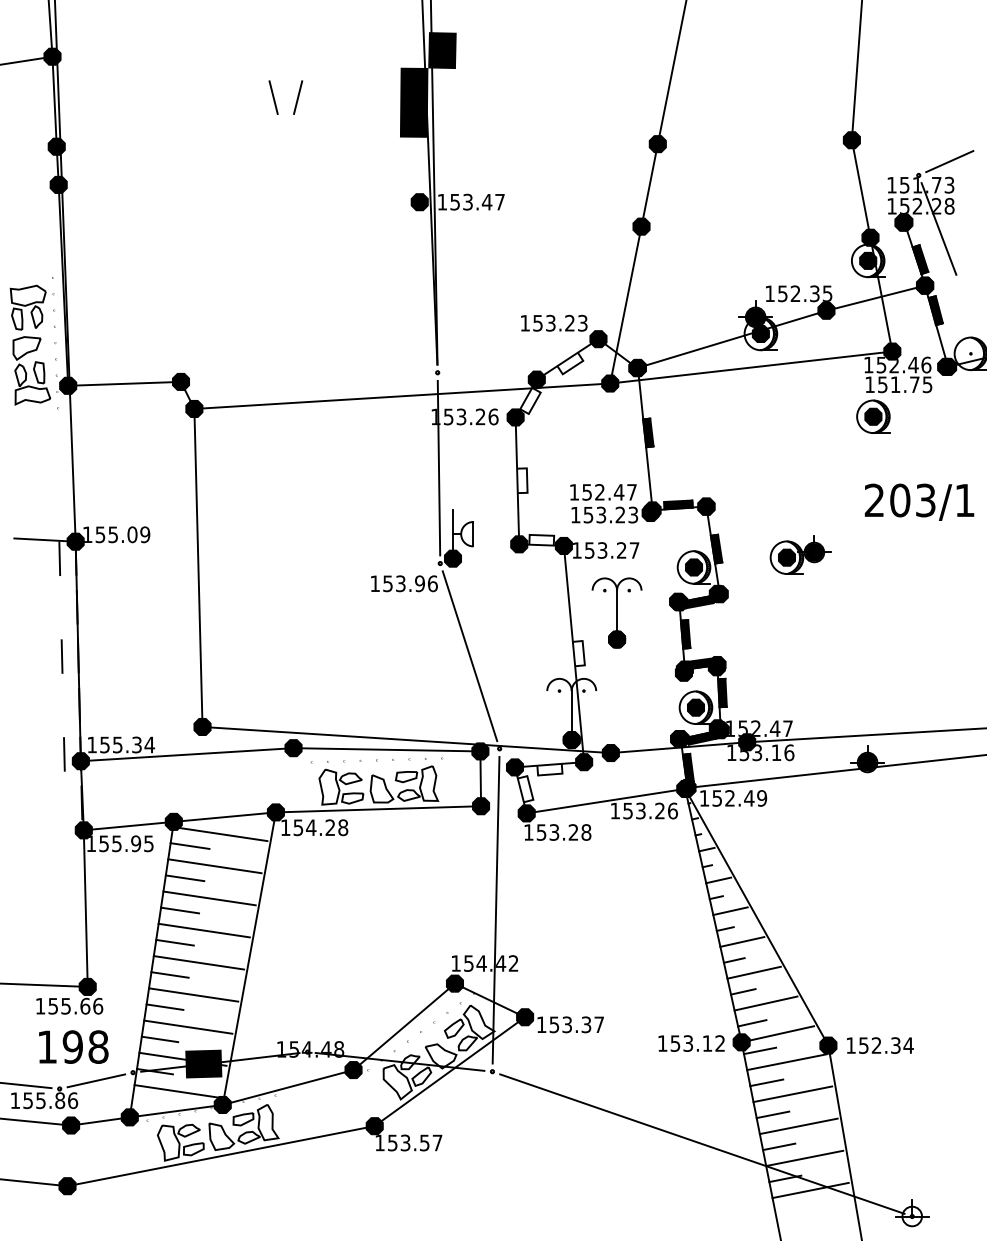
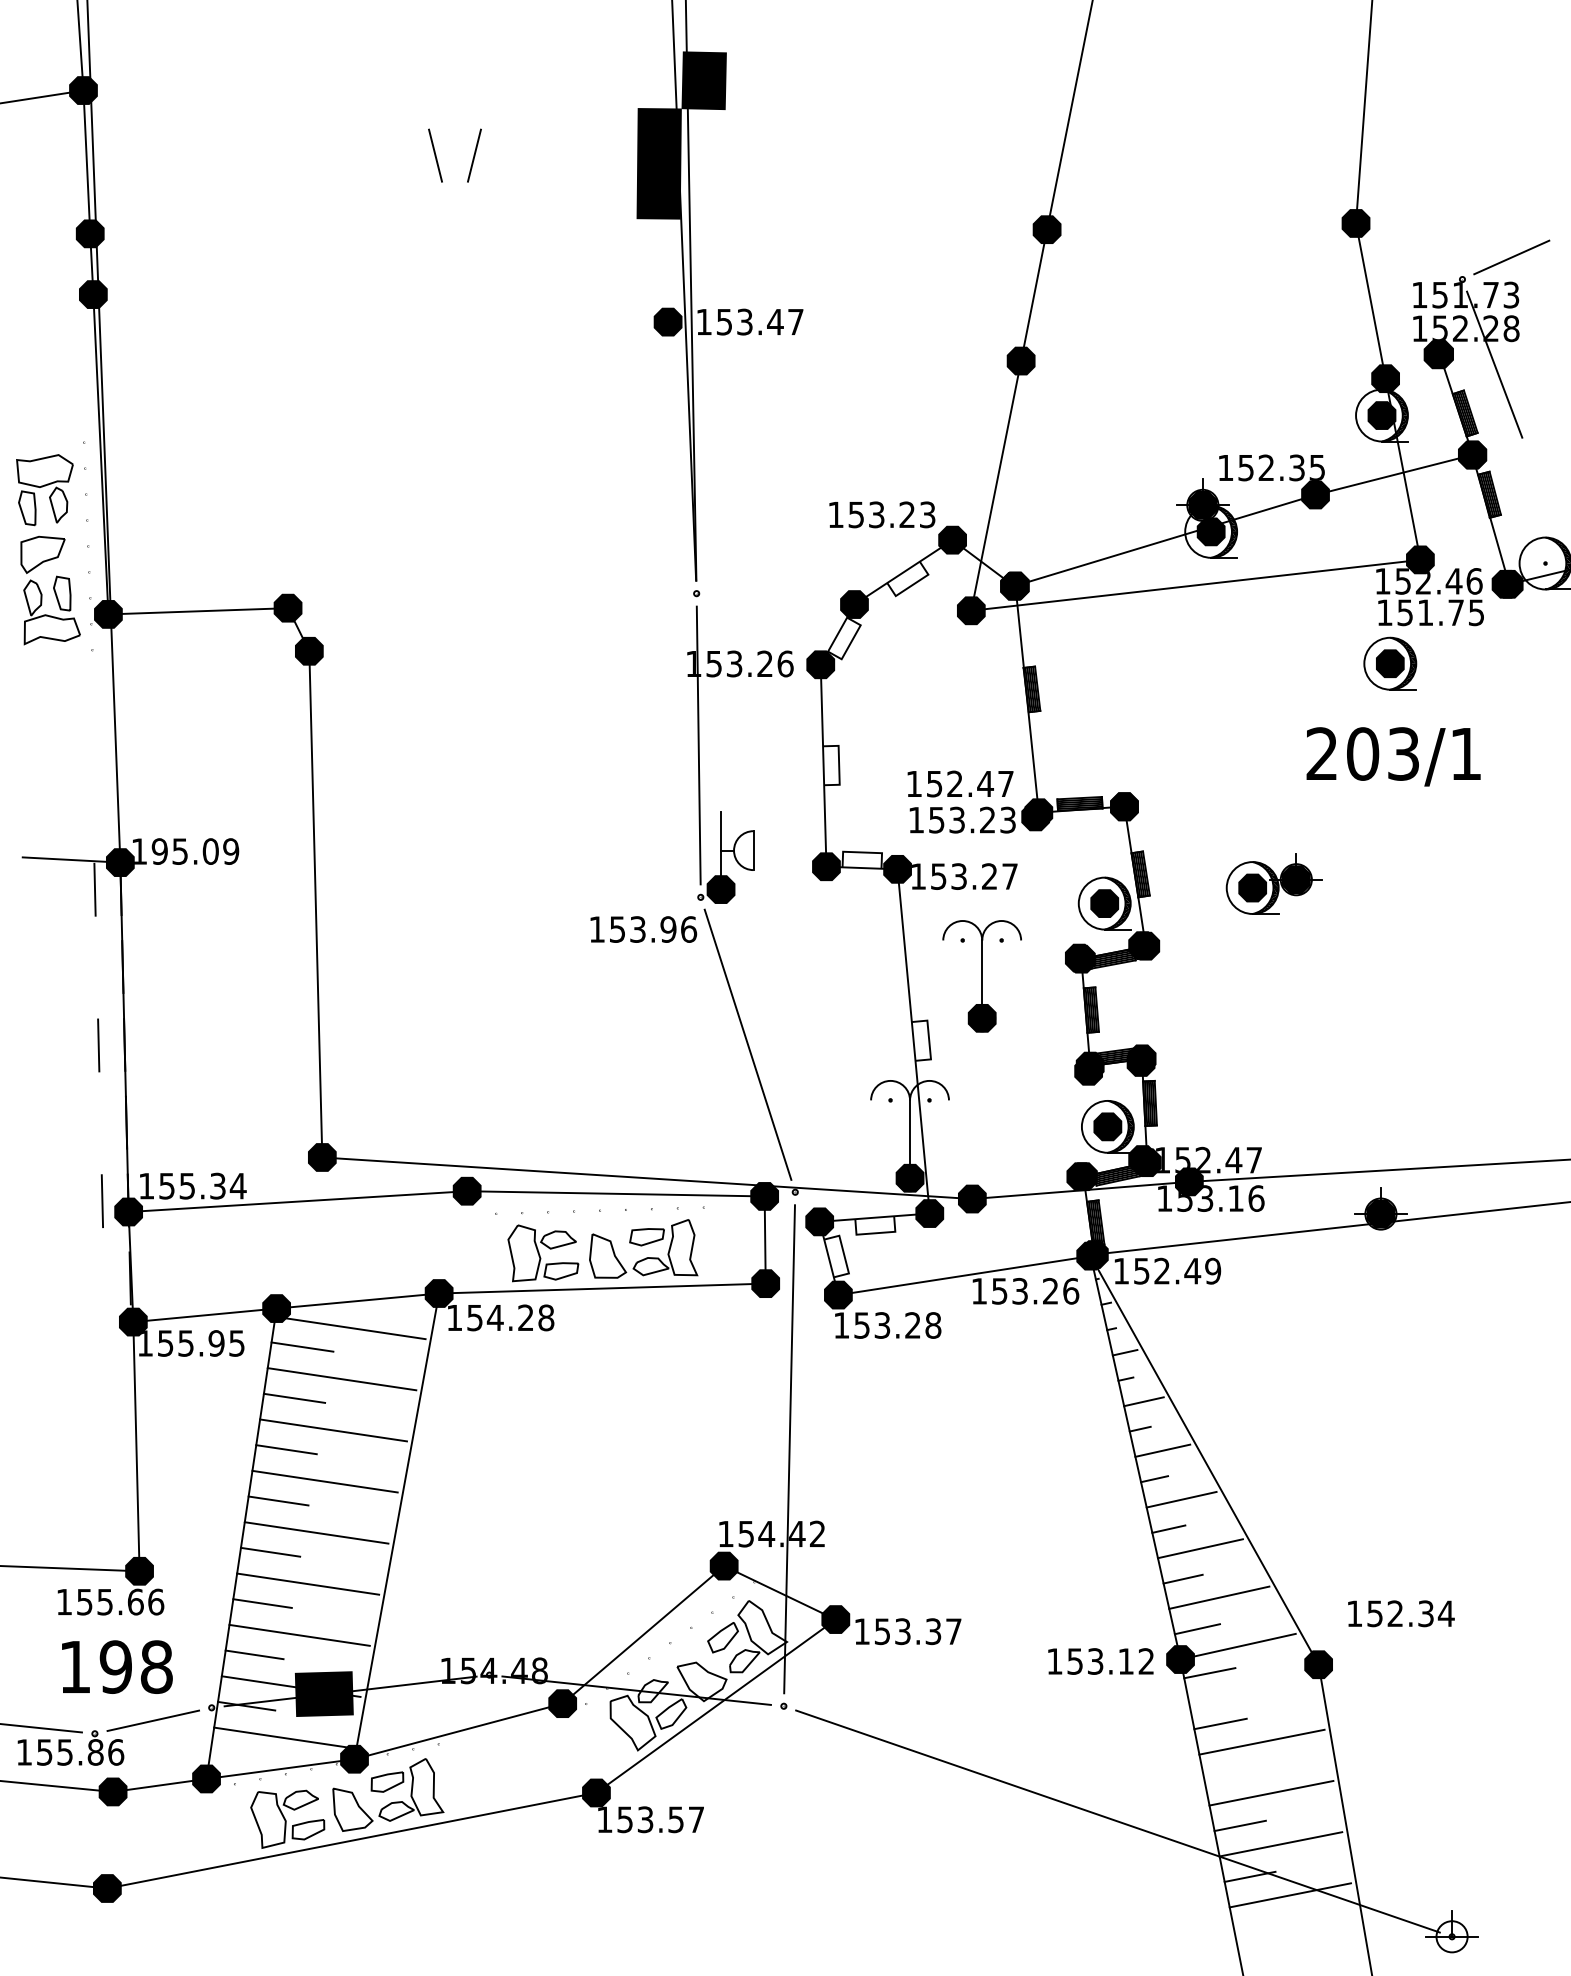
line: (402, 395) -> (640, 629), removed
text: (919, 501) -> (1393, 755), moved
text: (100, 534) -> (159, 851), 155.09 -> 195.09
text: (880, 1045) -> (1401, 1613), moved
line: (786, 1062) -> (1251, 1691), removed
line: (772, 1114) -> (1229, 1774), removed

